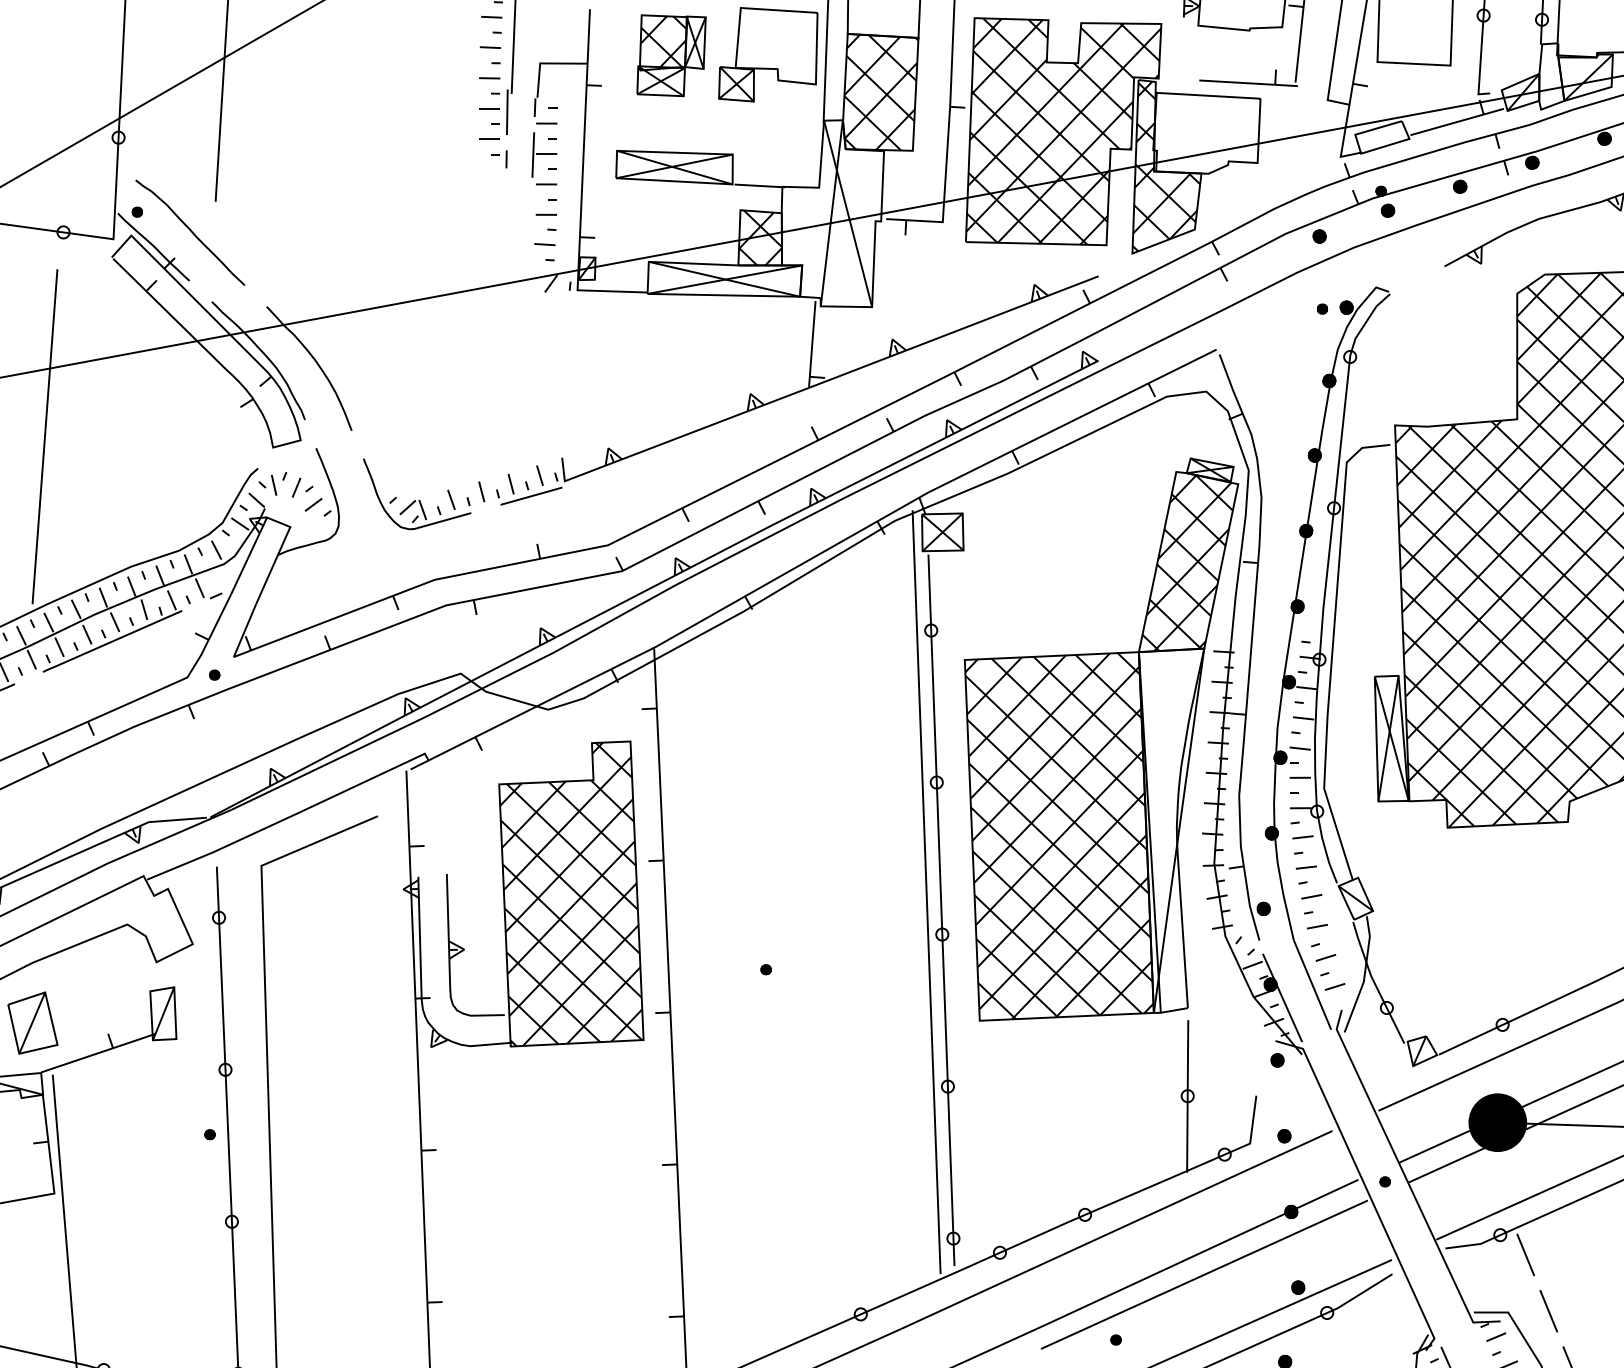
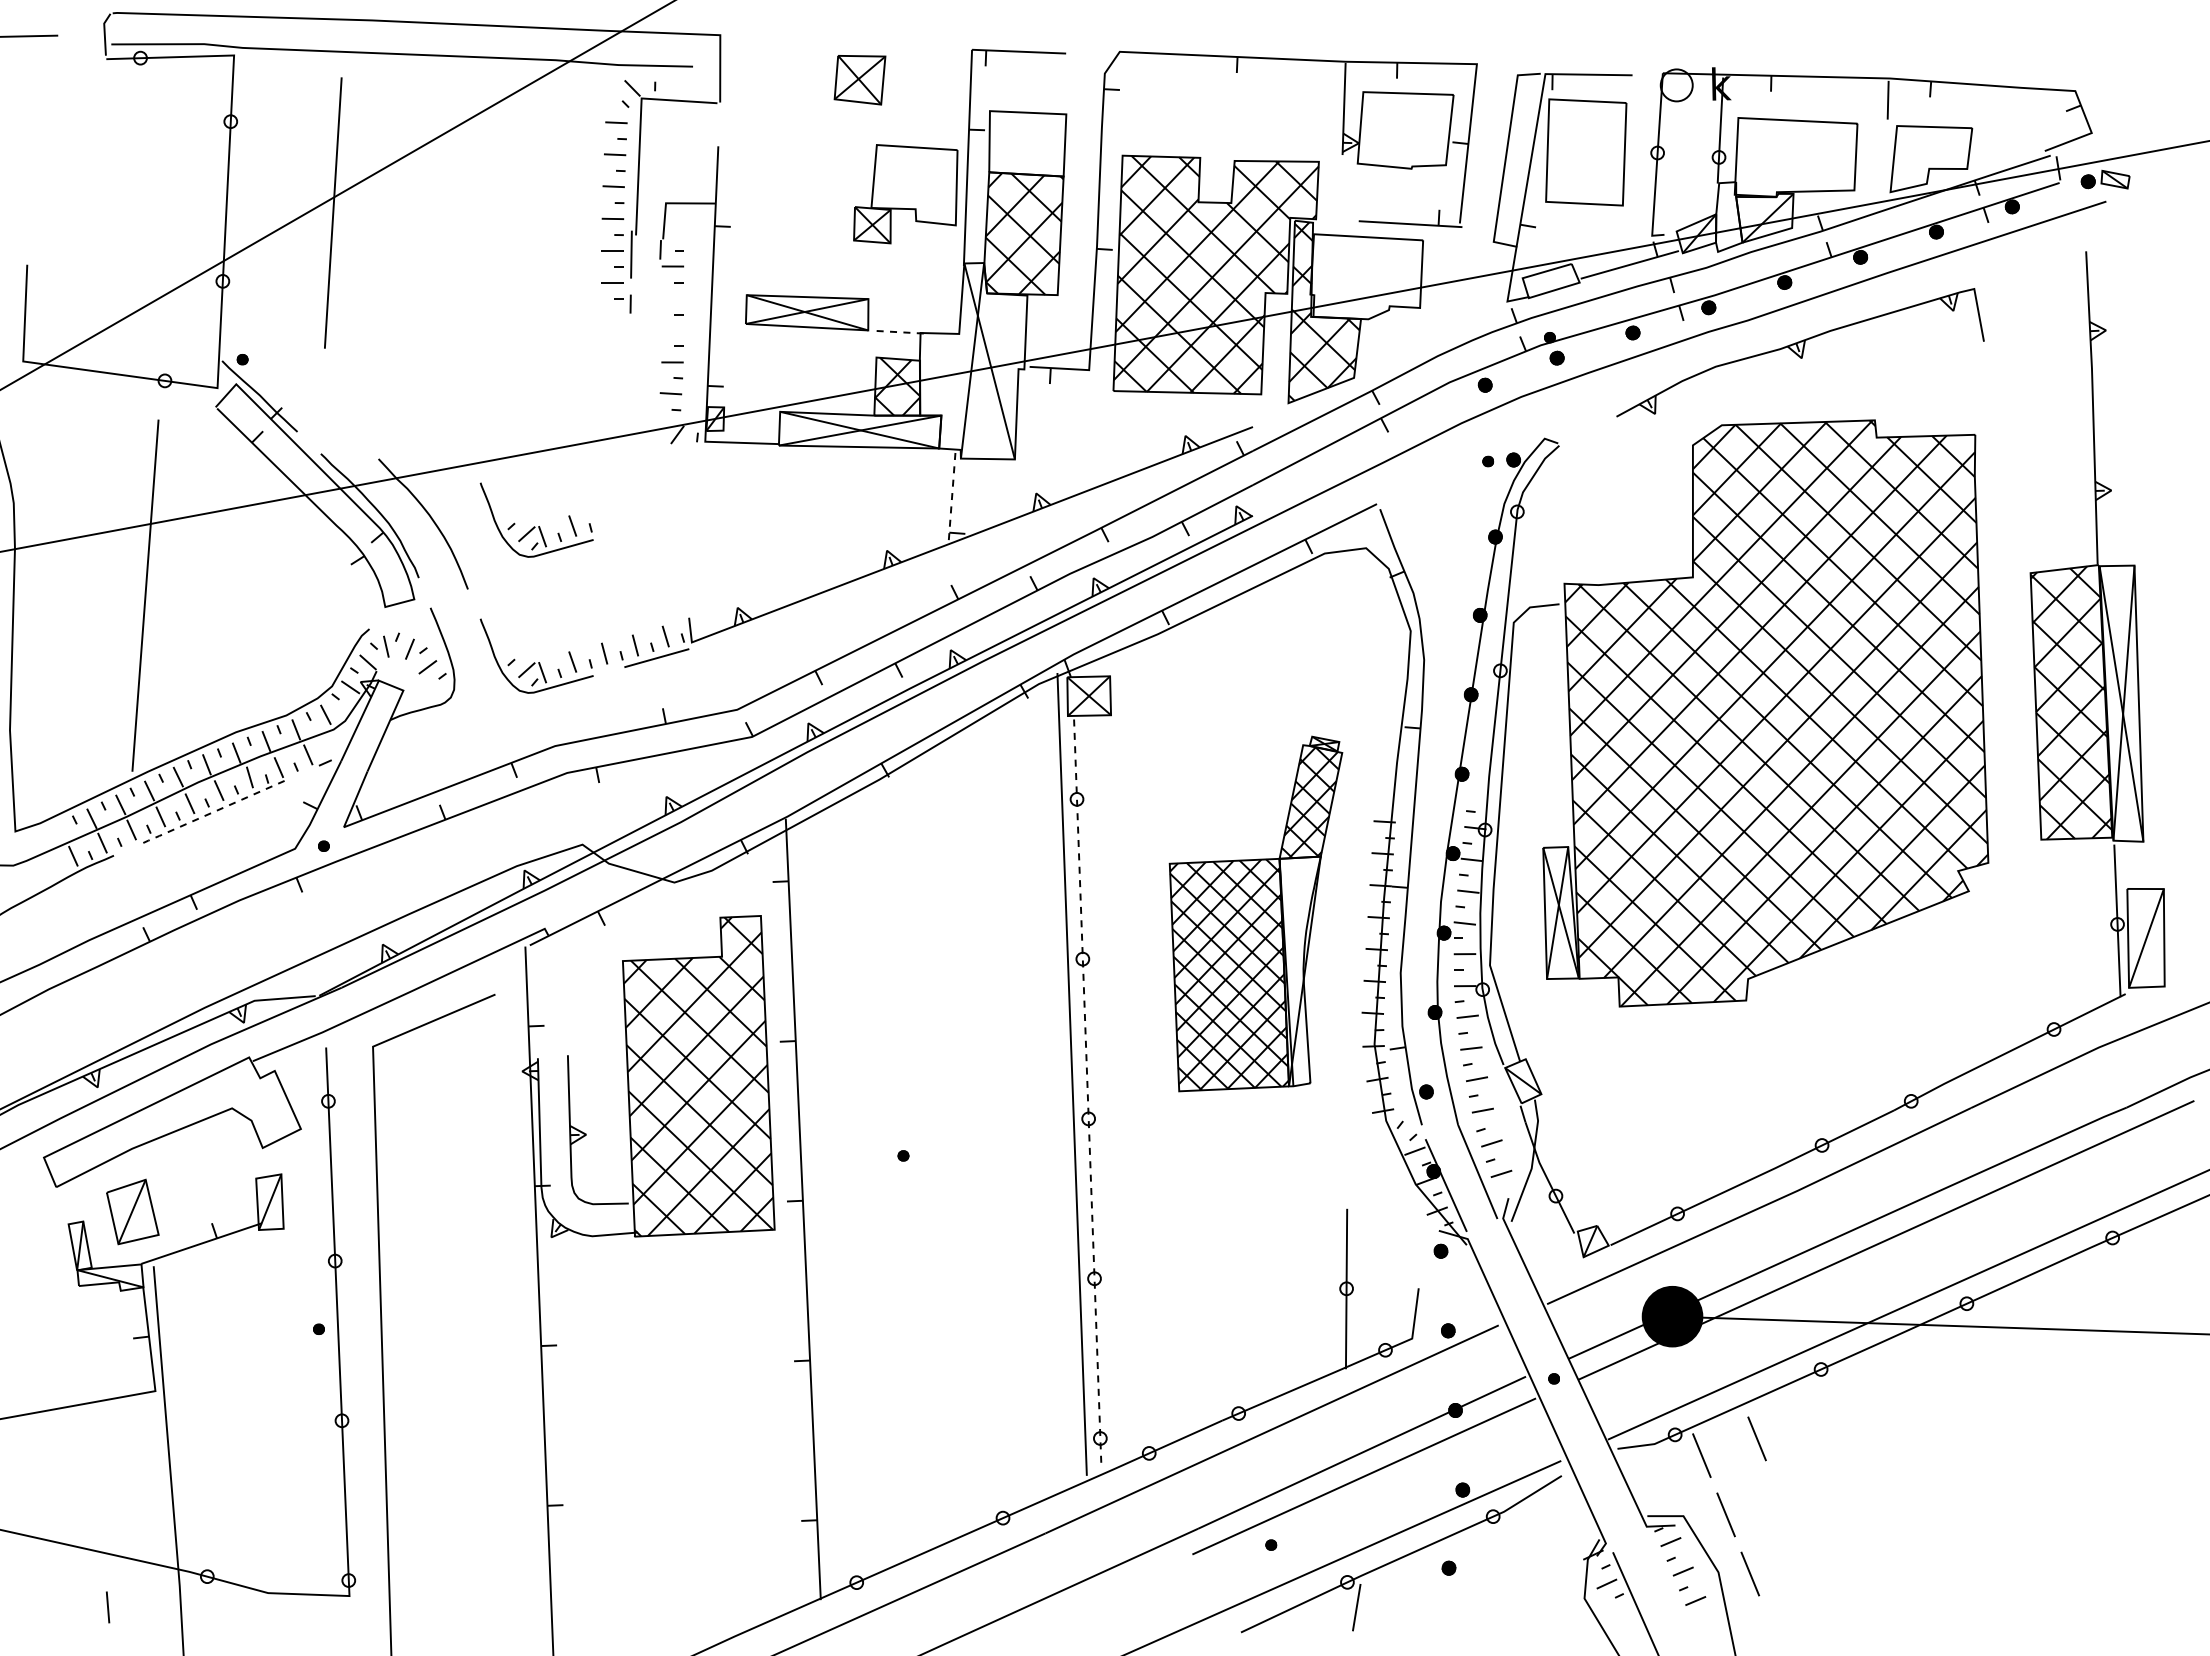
part: (671, 55) -> (803, 194), removed
part: (544, 158) -> (670, 303), removed
line: (760, 186) -> (897, 332), solid -> dashed
curve: (189, 231) -> (297, 379), removed
line: (811, 344) -> (951, 498), solid -> dashed
part: (416, 370) -> (535, 526), added
line: (111, 642) -> (215, 811), solid -> dashed
part: (1101, 739) -> (1255, 913), size x0.6
line: (941, 910) -> (1087, 1093), solid -> dashed
line: (1577, 1238) -> (1756, 1438), added

